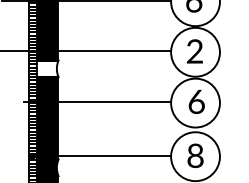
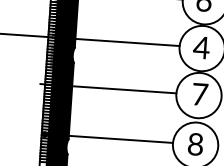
text: (194, 51) -> (201, 47), 2 -> 4
fill: (47, 68) -> (64, 54), added
text: (196, 101) -> (199, 94), 6 -> 7

